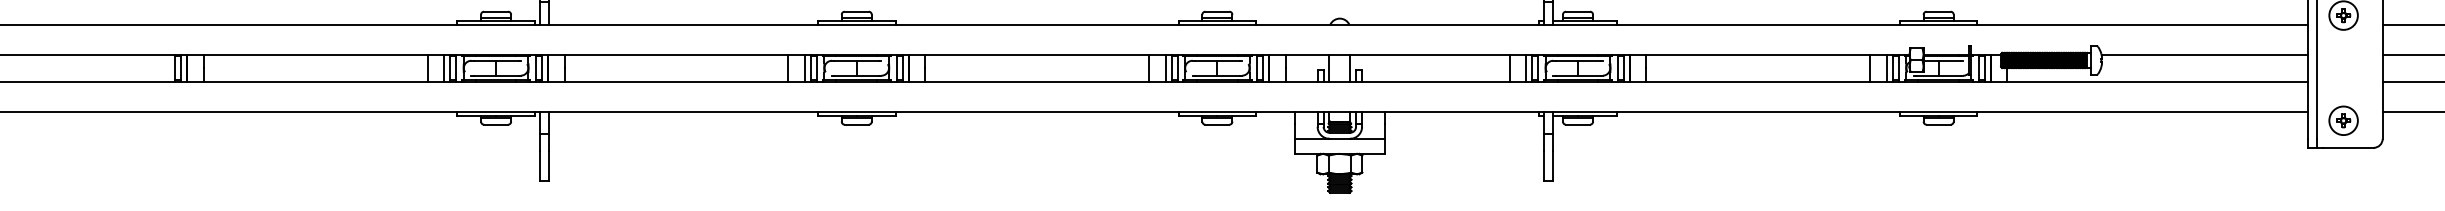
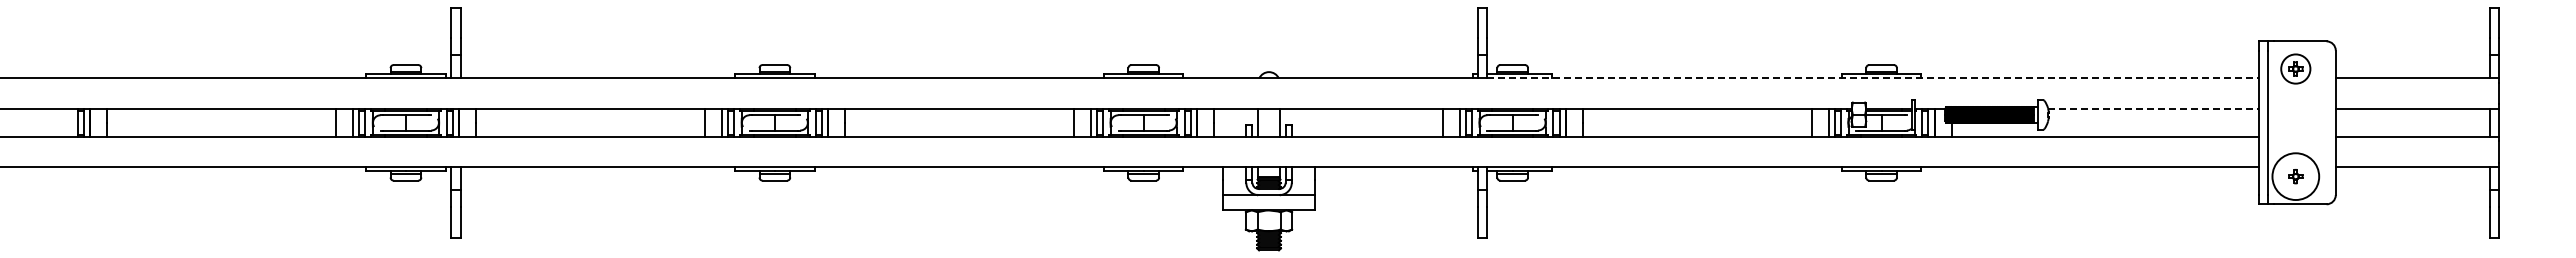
line: (1930, 24) -> (1873, 78), solid -> dashed
line: (2205, 55) -> (2154, 109), solid -> dashed
circle: (2343, 120) -> (2295, 176), size x1.6

